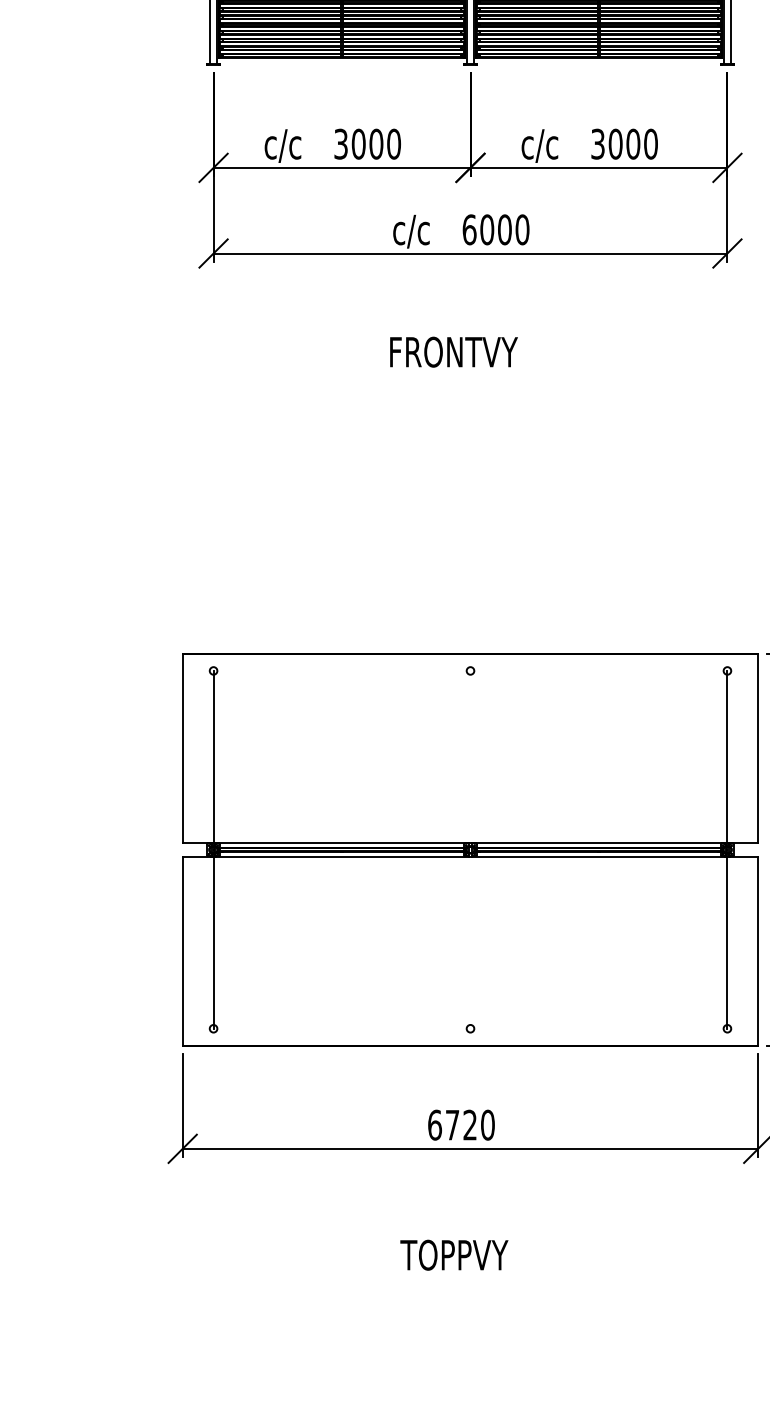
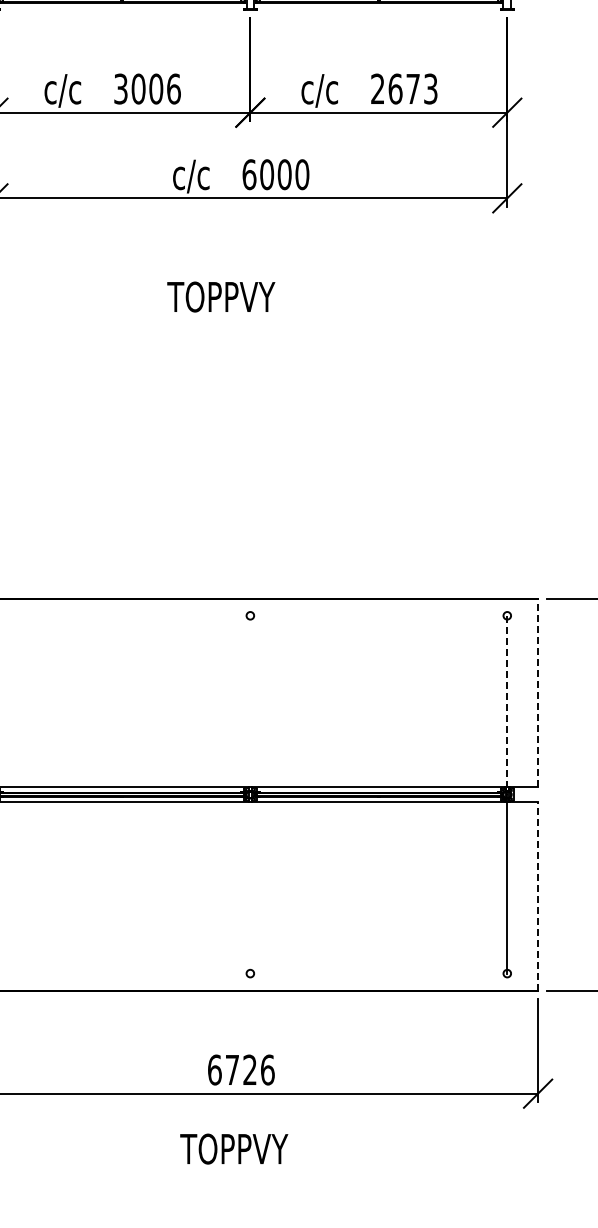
text: (394, 143) -> (174, 88), 3000 -> 3006
text: (624, 143) -> (404, 88), 3000 -> 2673
text: (452, 351) -> (232, 296), FRONTVY -> TOPPVY
line: (758, 747) -> (538, 692), solid -> dashed
line: (727, 760) -> (507, 705), solid -> dashed
line: (758, 950) -> (538, 895), solid -> dashed
text: (487, 1124) -> (267, 1069), 6720 -> 6726
text: (454, 1254) -> (234, 1148), moved

